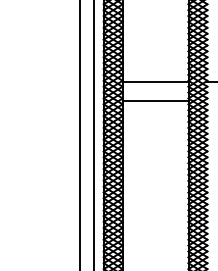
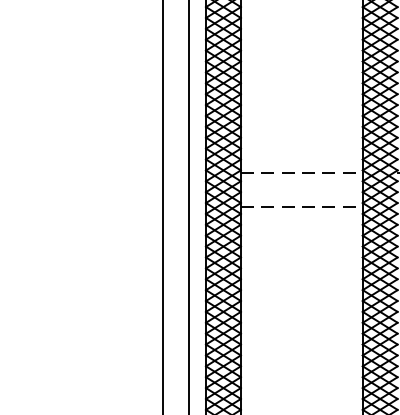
line: (155, 82) -> (301, 173), solid -> dashed
line: (155, 100) -> (301, 206), solid -> dashed

